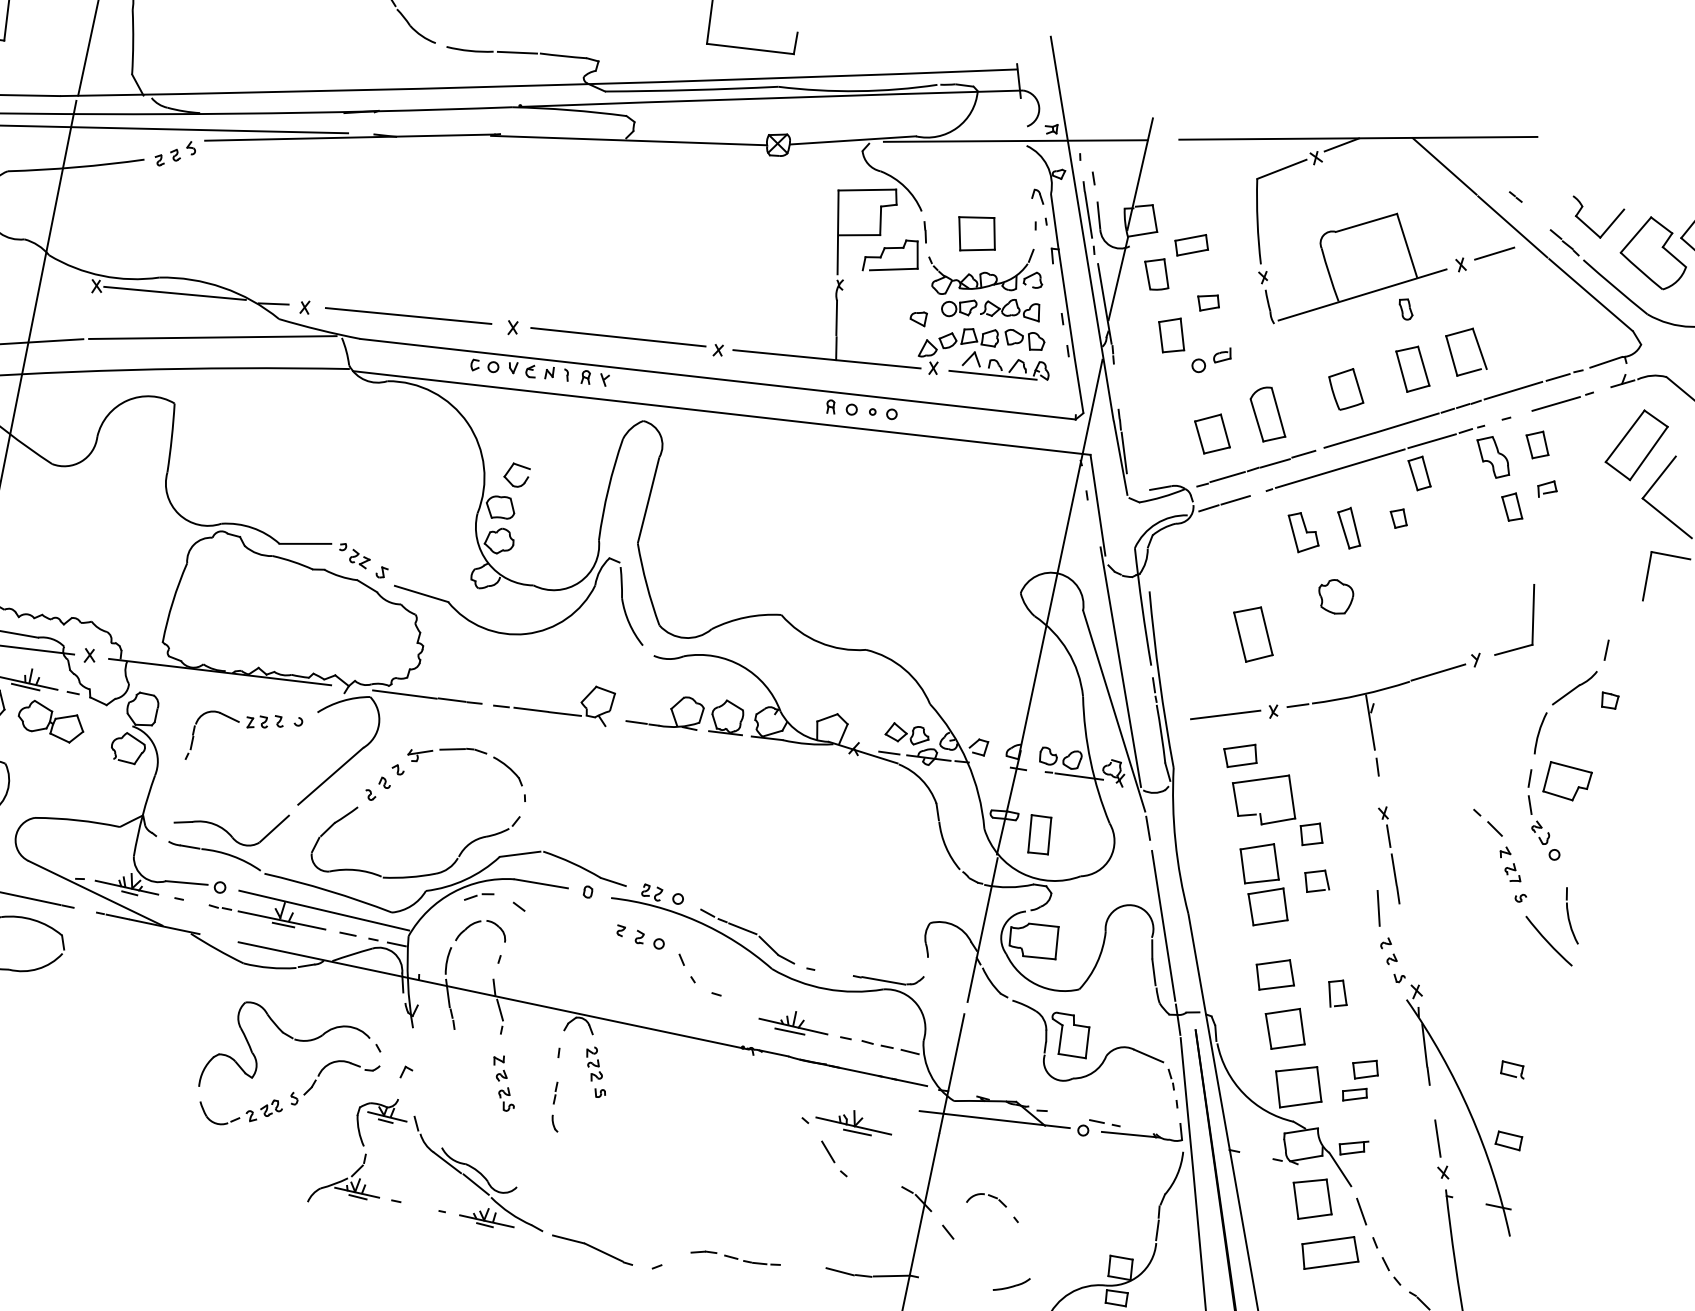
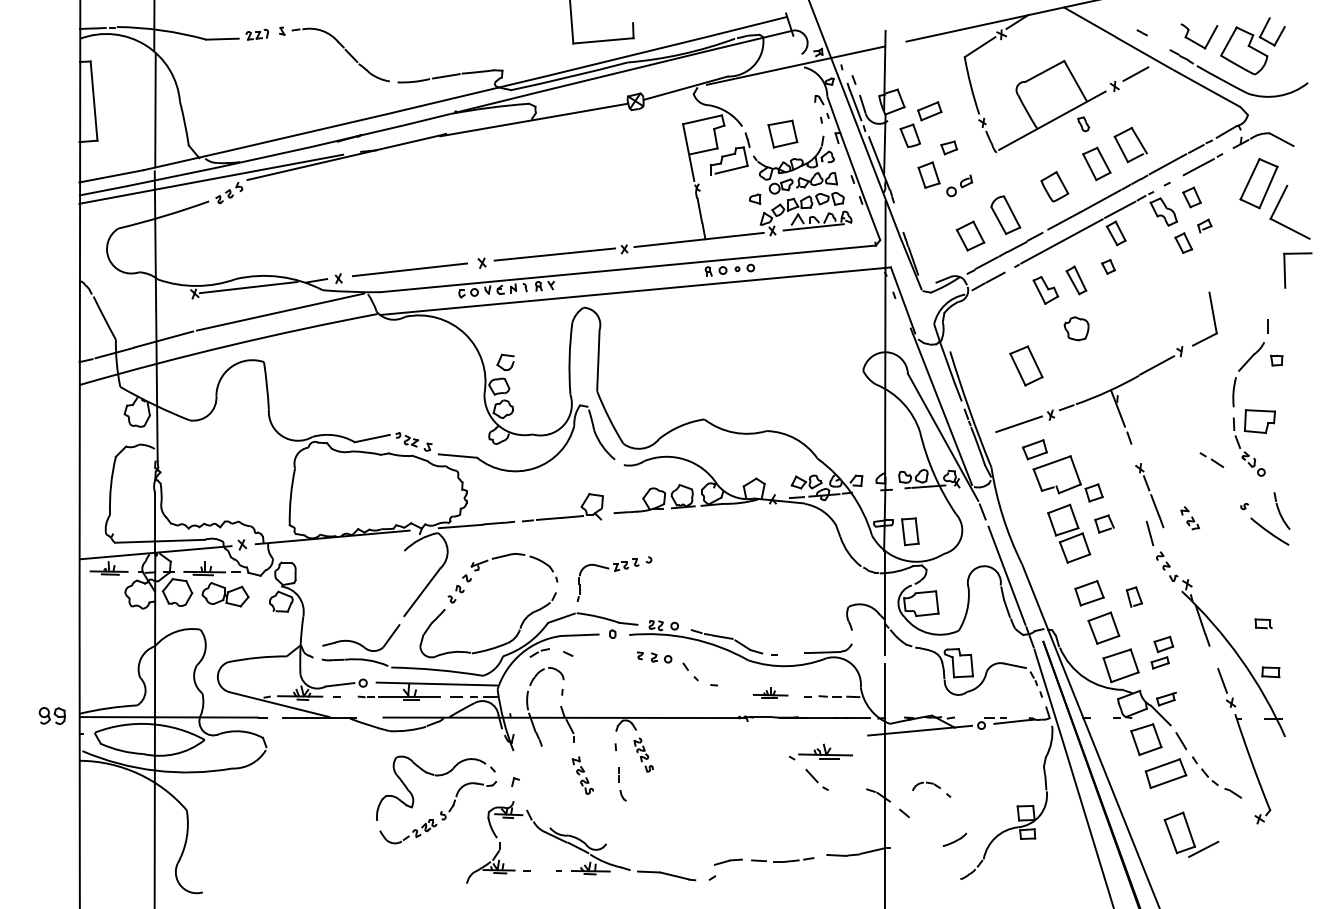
part: (246, 728) -> (614, 571), moved
part: (1511, 865) -> (1190, 518), moved
part: (794, 1021) -> (770, 692), size x0.7
part: (735, 1258) -> (764, 861), size x1.6

